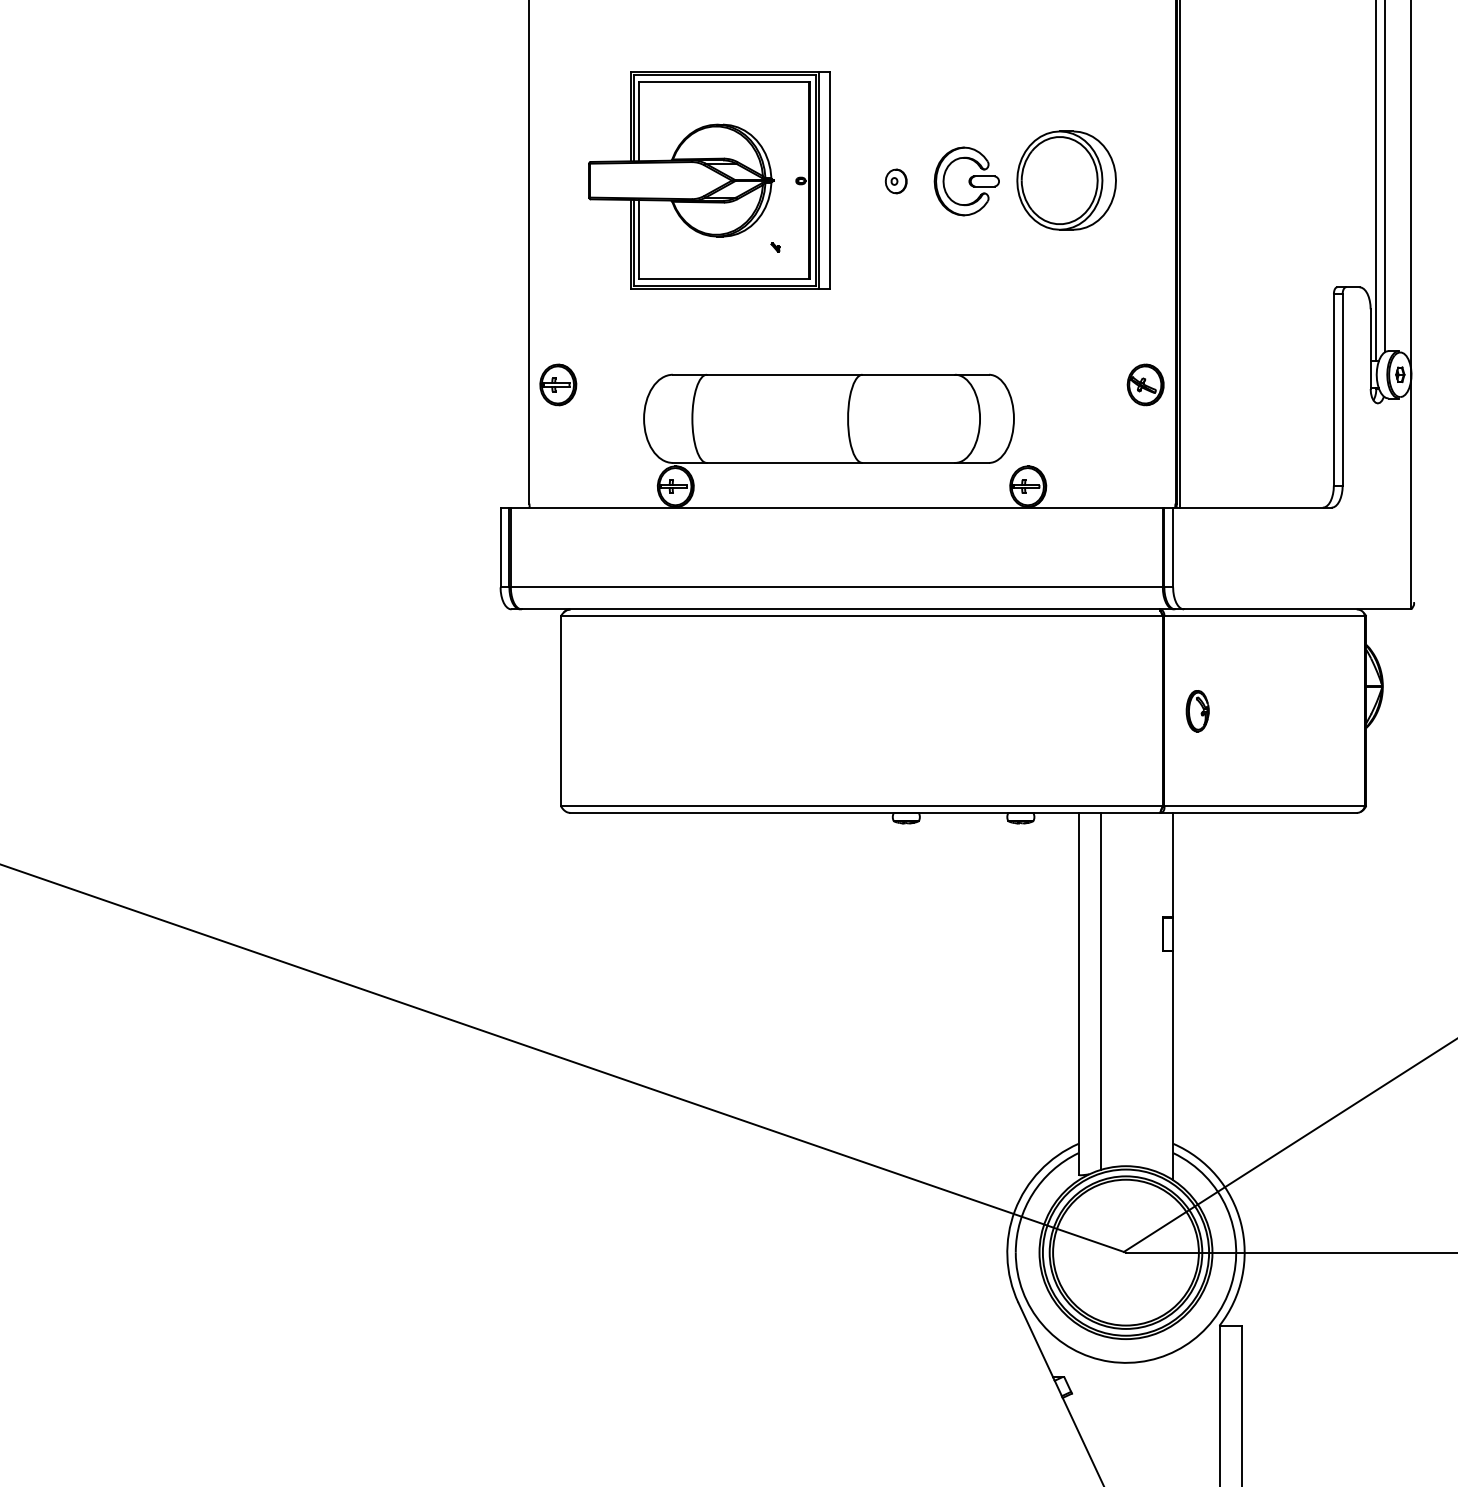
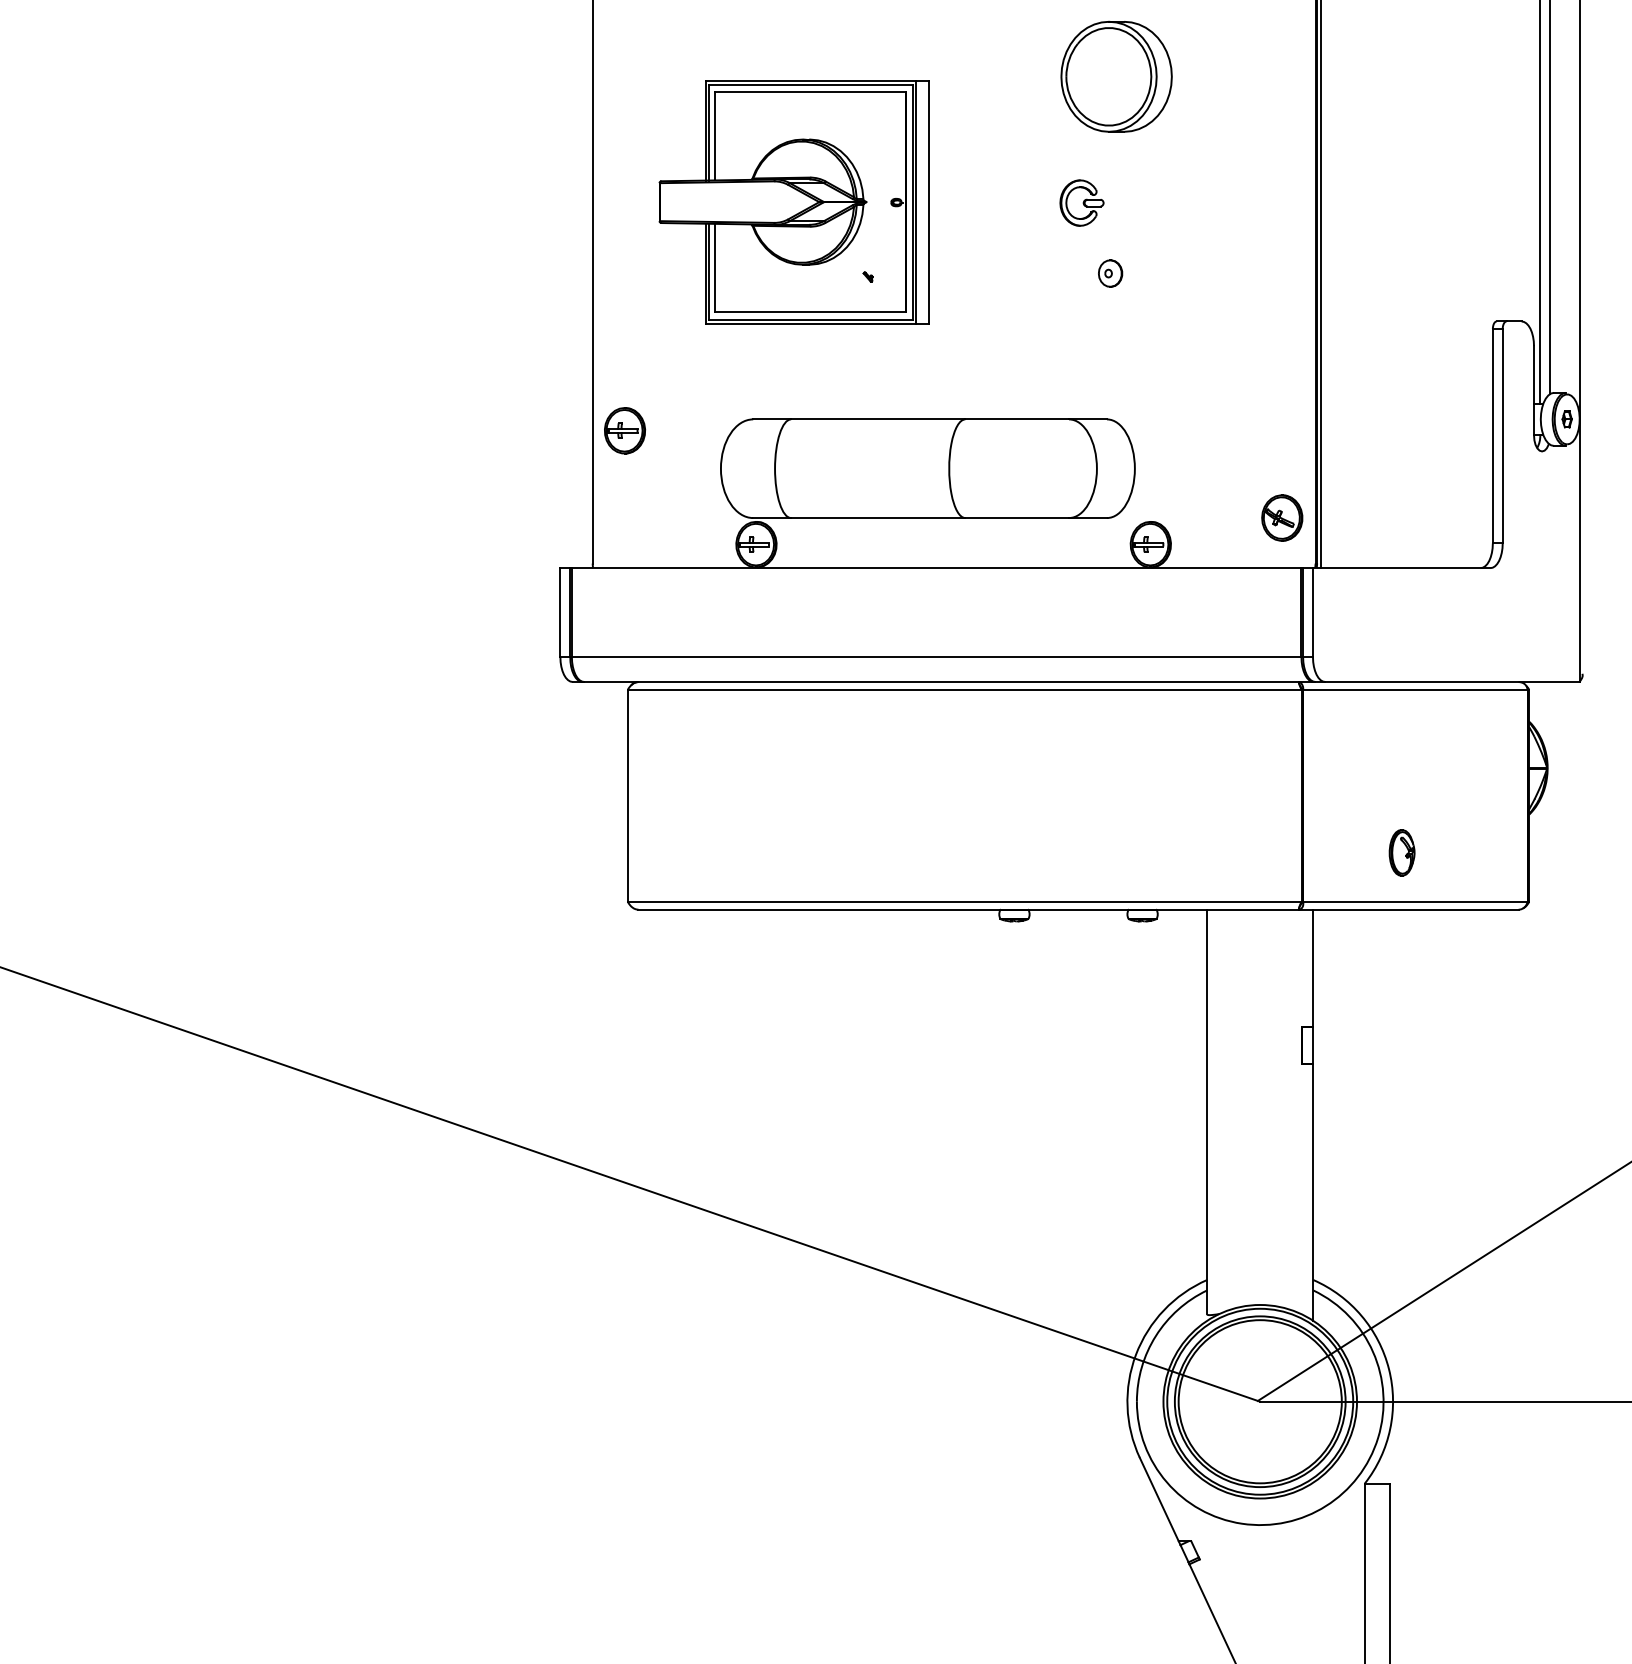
part: (1066, 180) -> (1116, 76), moved
part: (895, 181) -> (1109, 273), moved
part: (966, 181) -> (1081, 203), size x0.6
part: (1145, 384) -> (1282, 517), moved
part: (1197, 711) -> (1401, 853), moved
line: (1100, 991) -> (1231, 1109), removed

